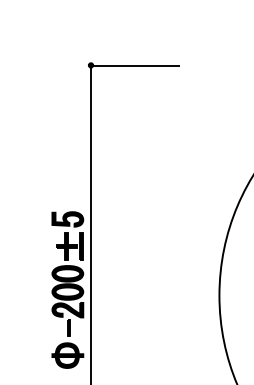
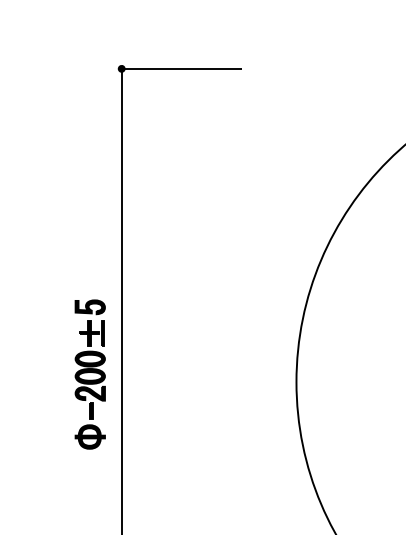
part: (68, 289) -> (90, 374), size x0.7

